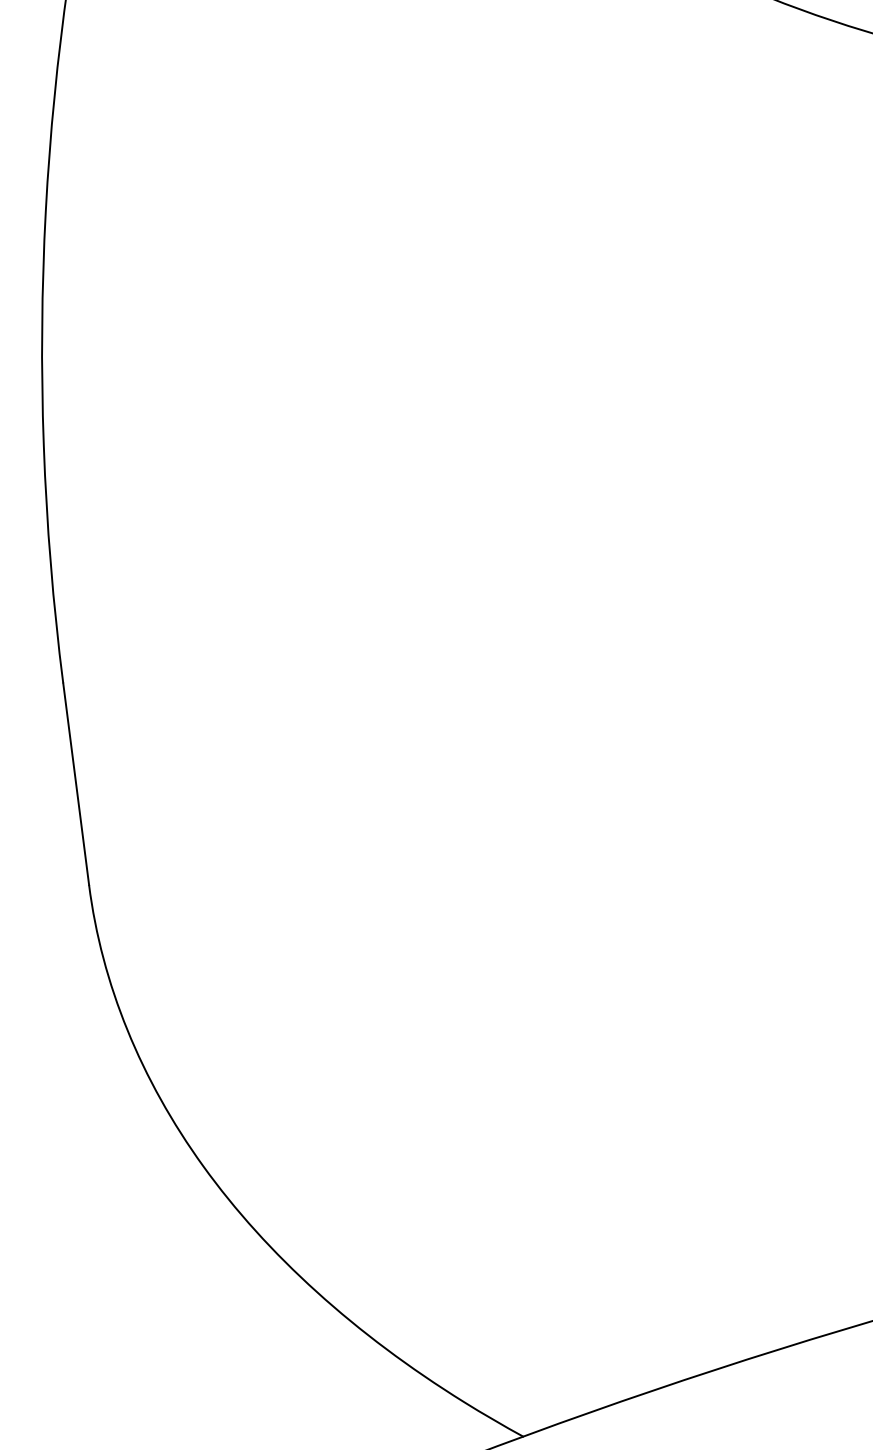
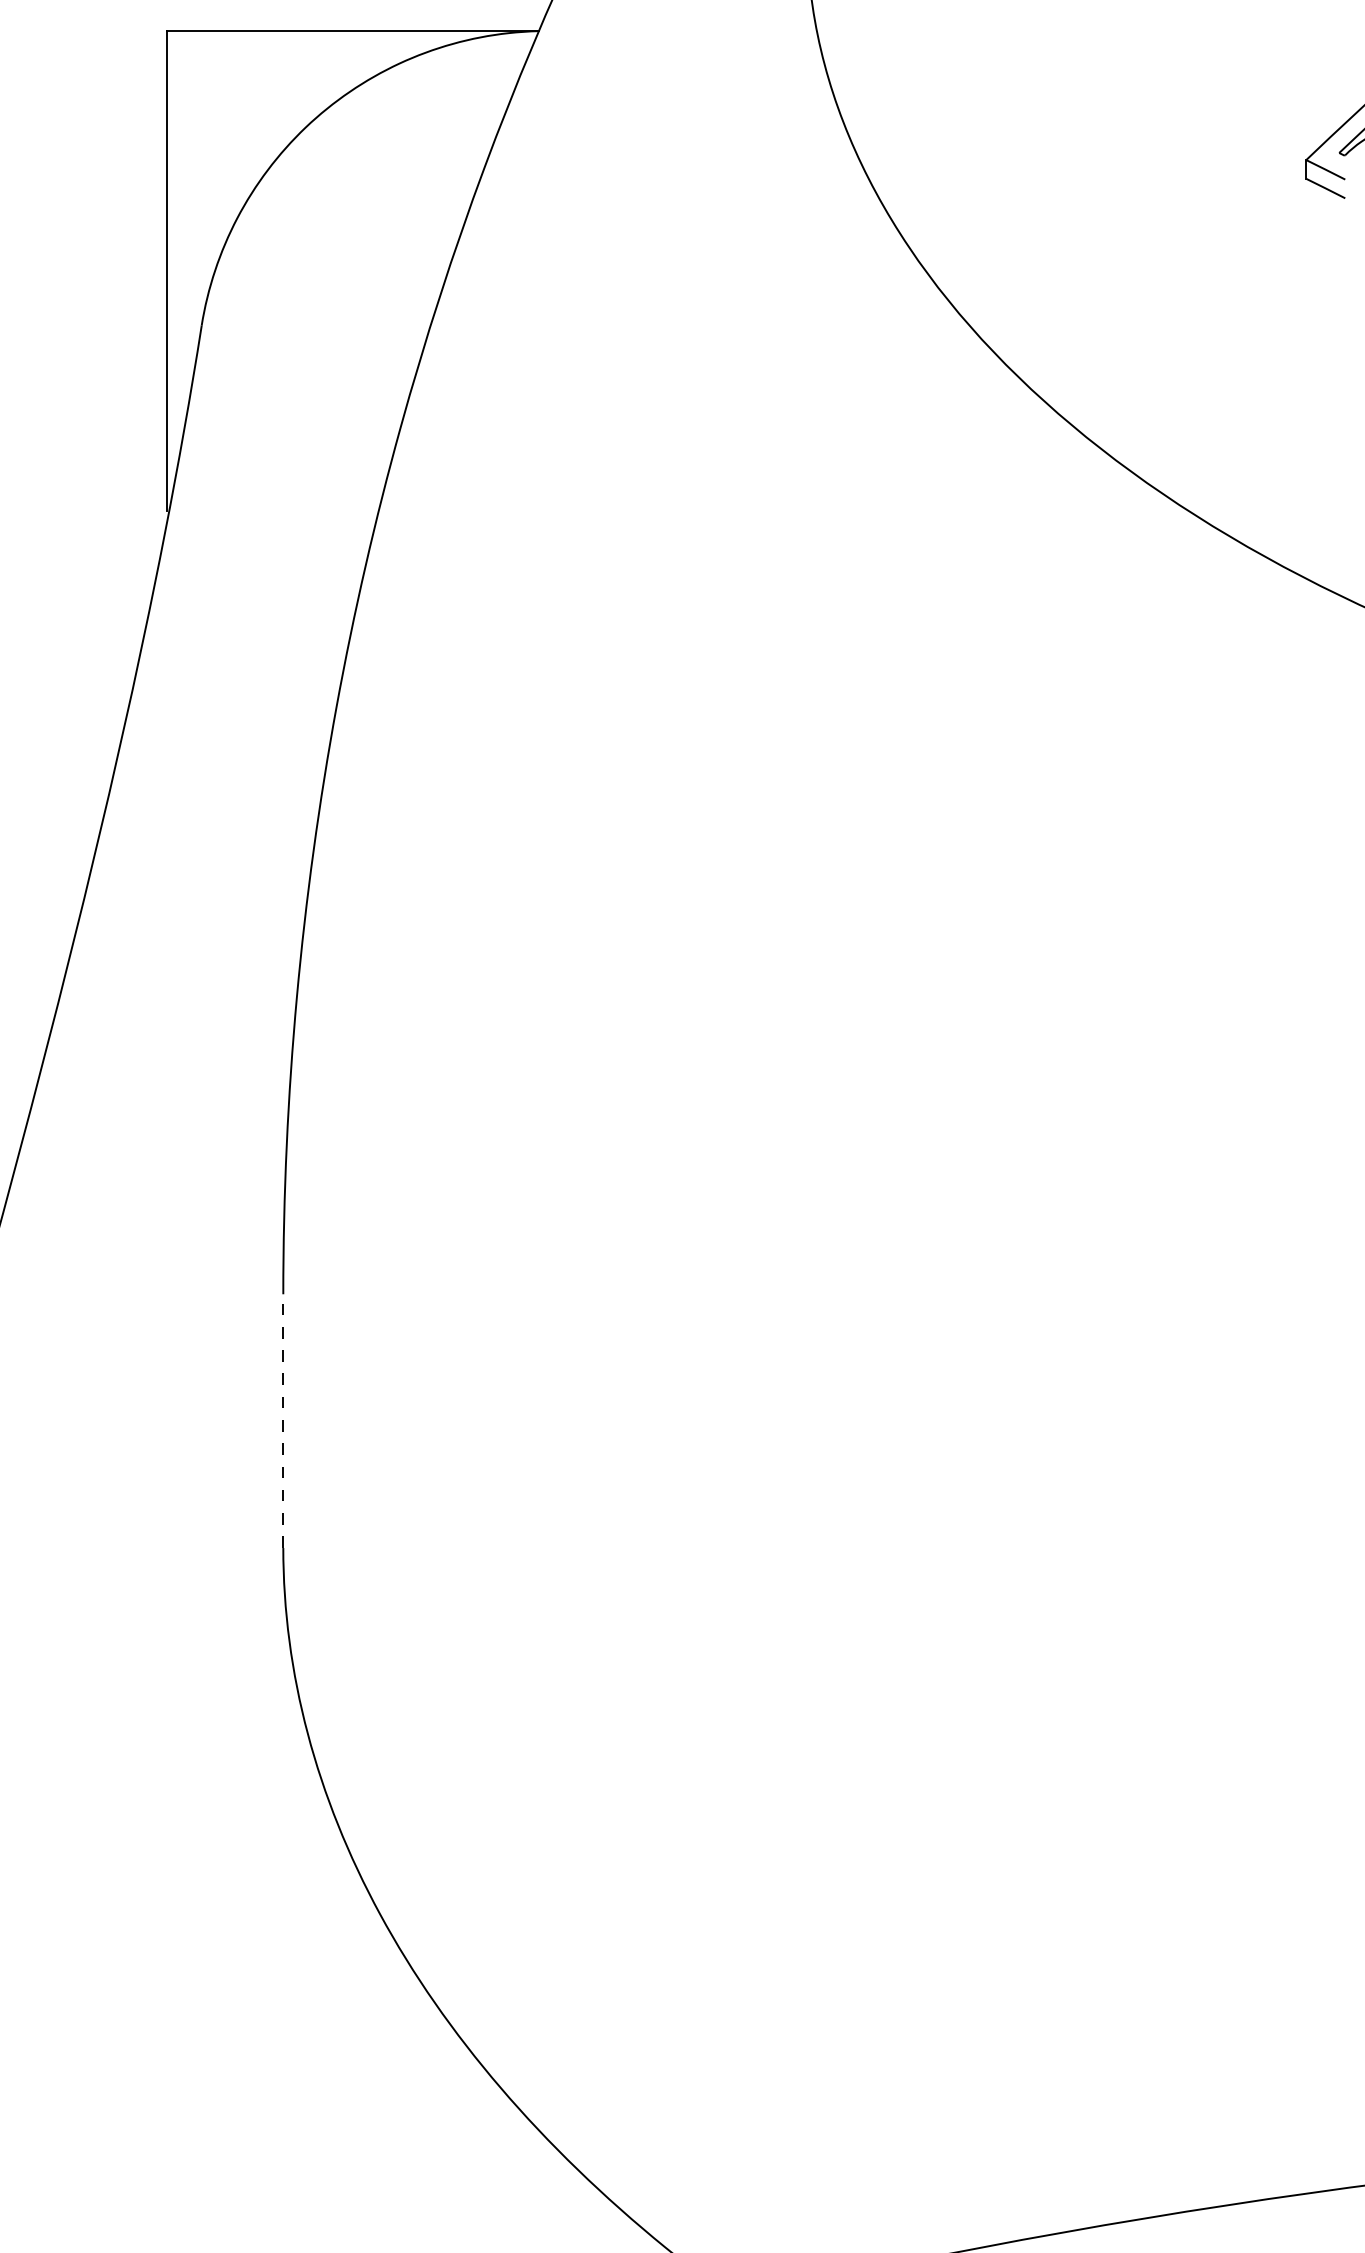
line: (76, 784) -> (283, 1421), solid -> dashed

